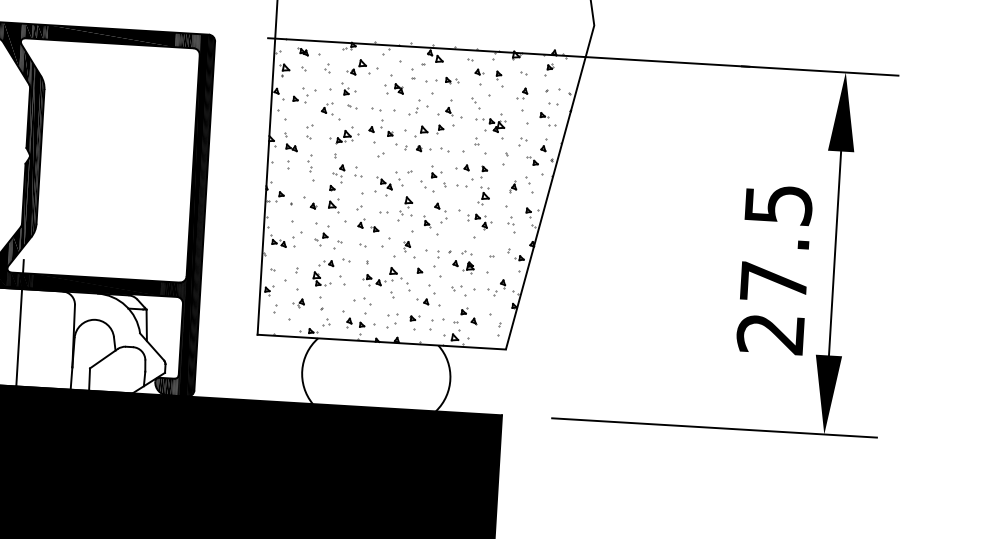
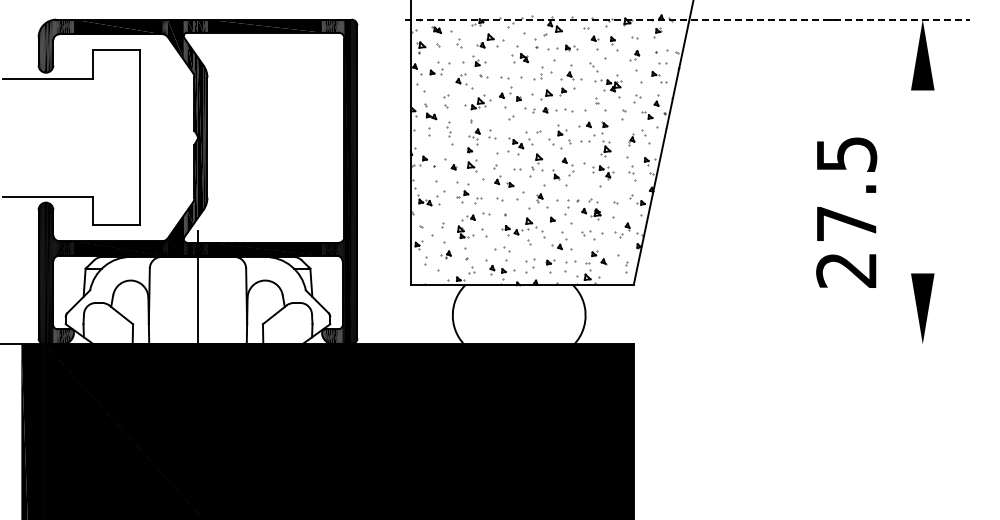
line: (583, 56) -> (687, 19), solid -> dashed
line: (834, 252) -> (922, 181), removed
text: (774, 269) -> (846, 212), moved
line: (714, 428) -> (824, 344), removed

